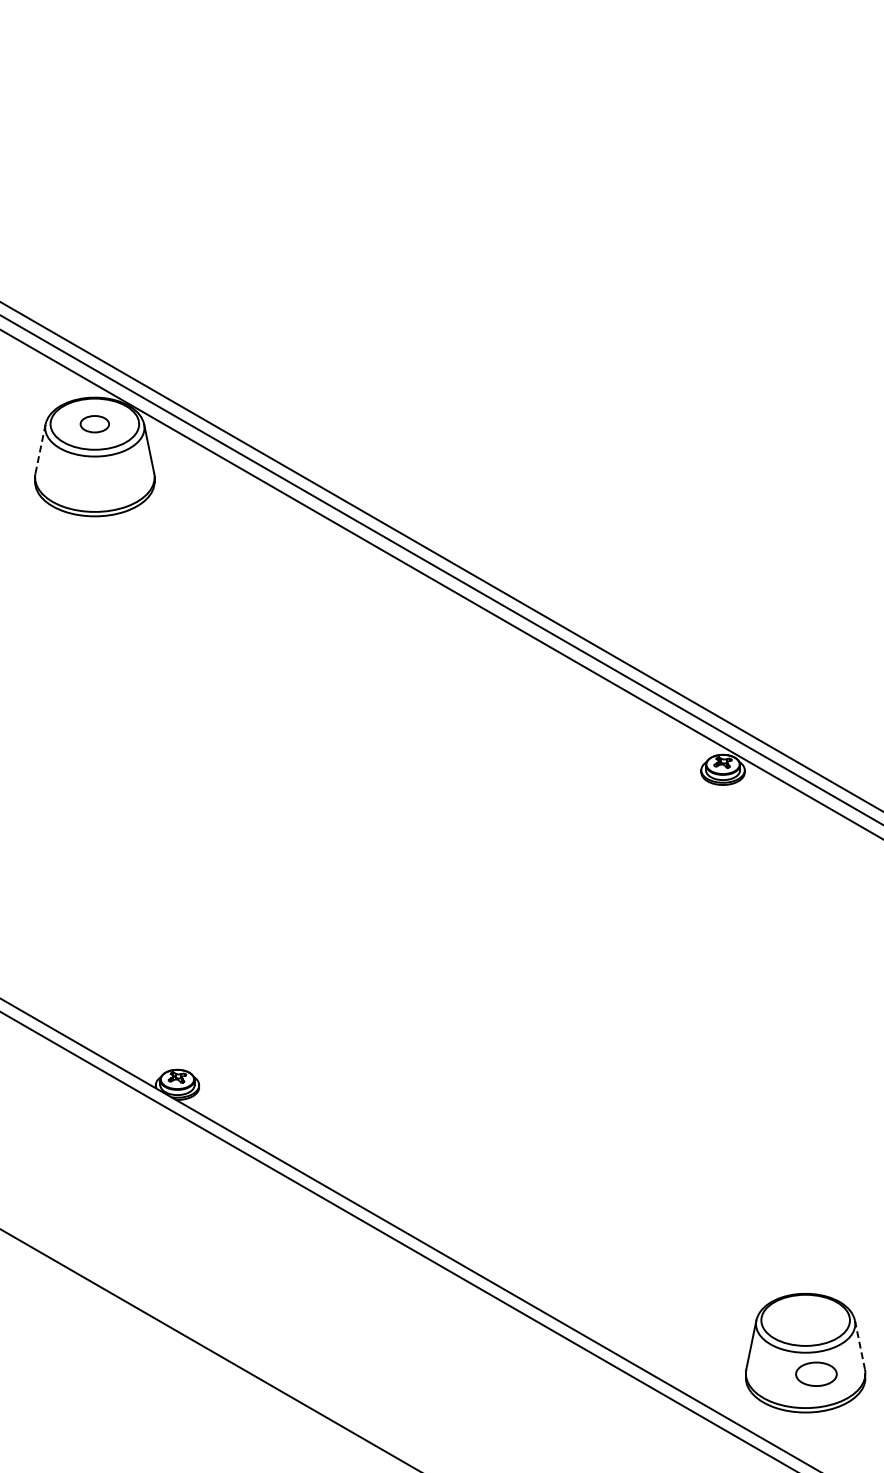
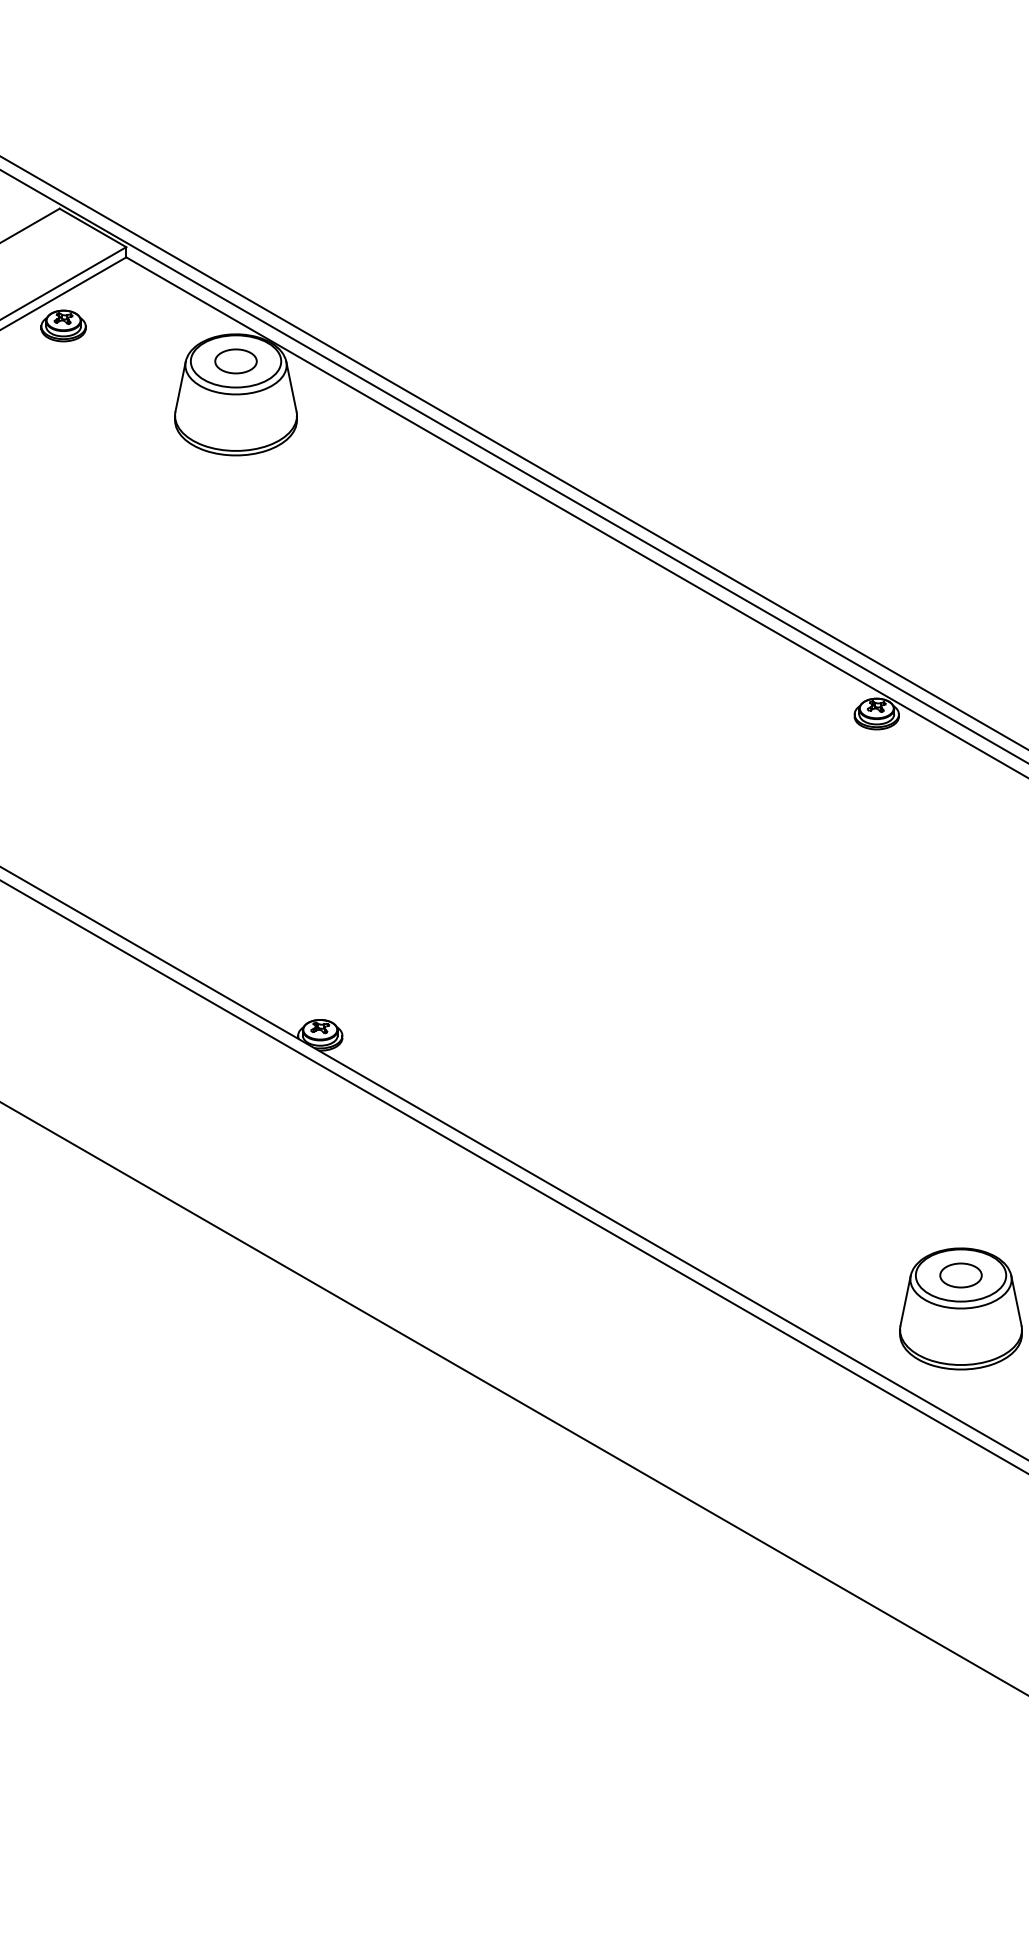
part: (94, 424) -> (235, 361), size x1.43
line: (40, 449) -> (180, 387), dashed -> solid
line: (860, 1345) -> (1016, 1301), dashed -> solid
part: (815, 1374) -> (960, 1275), moved

